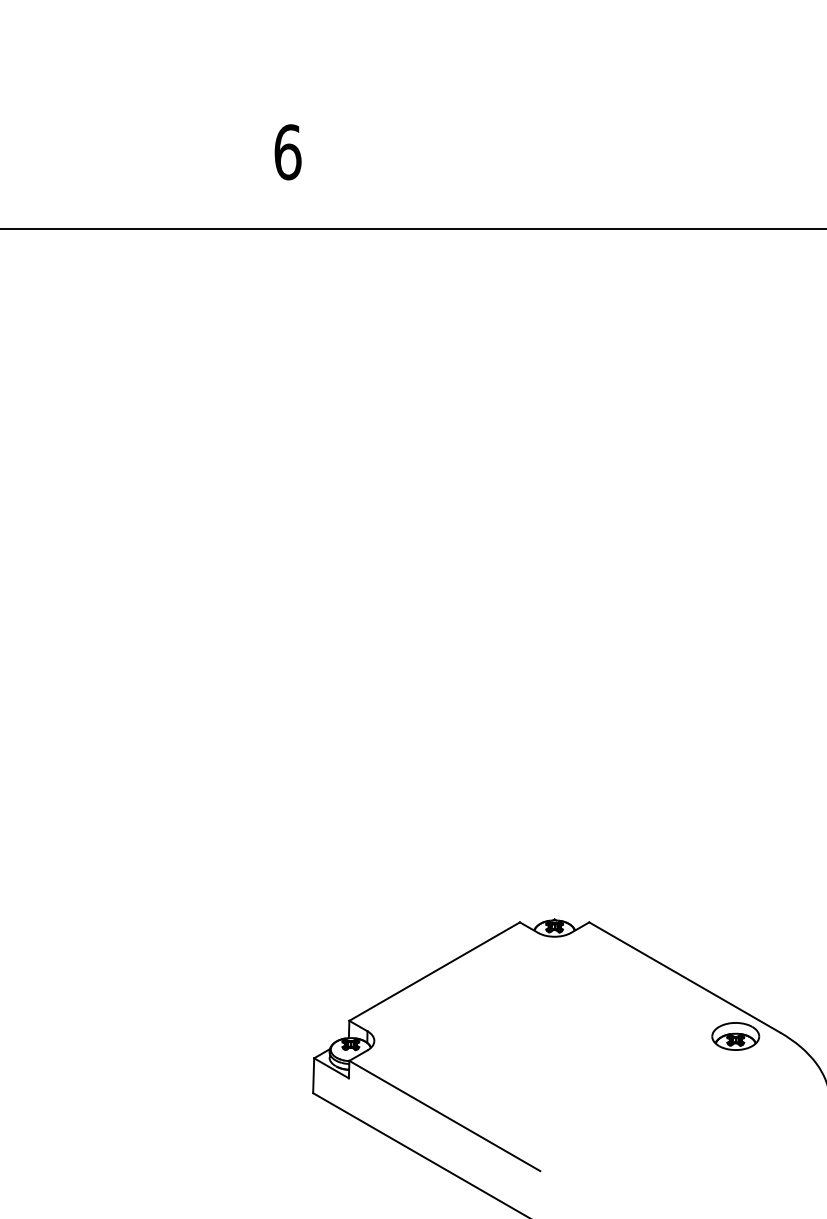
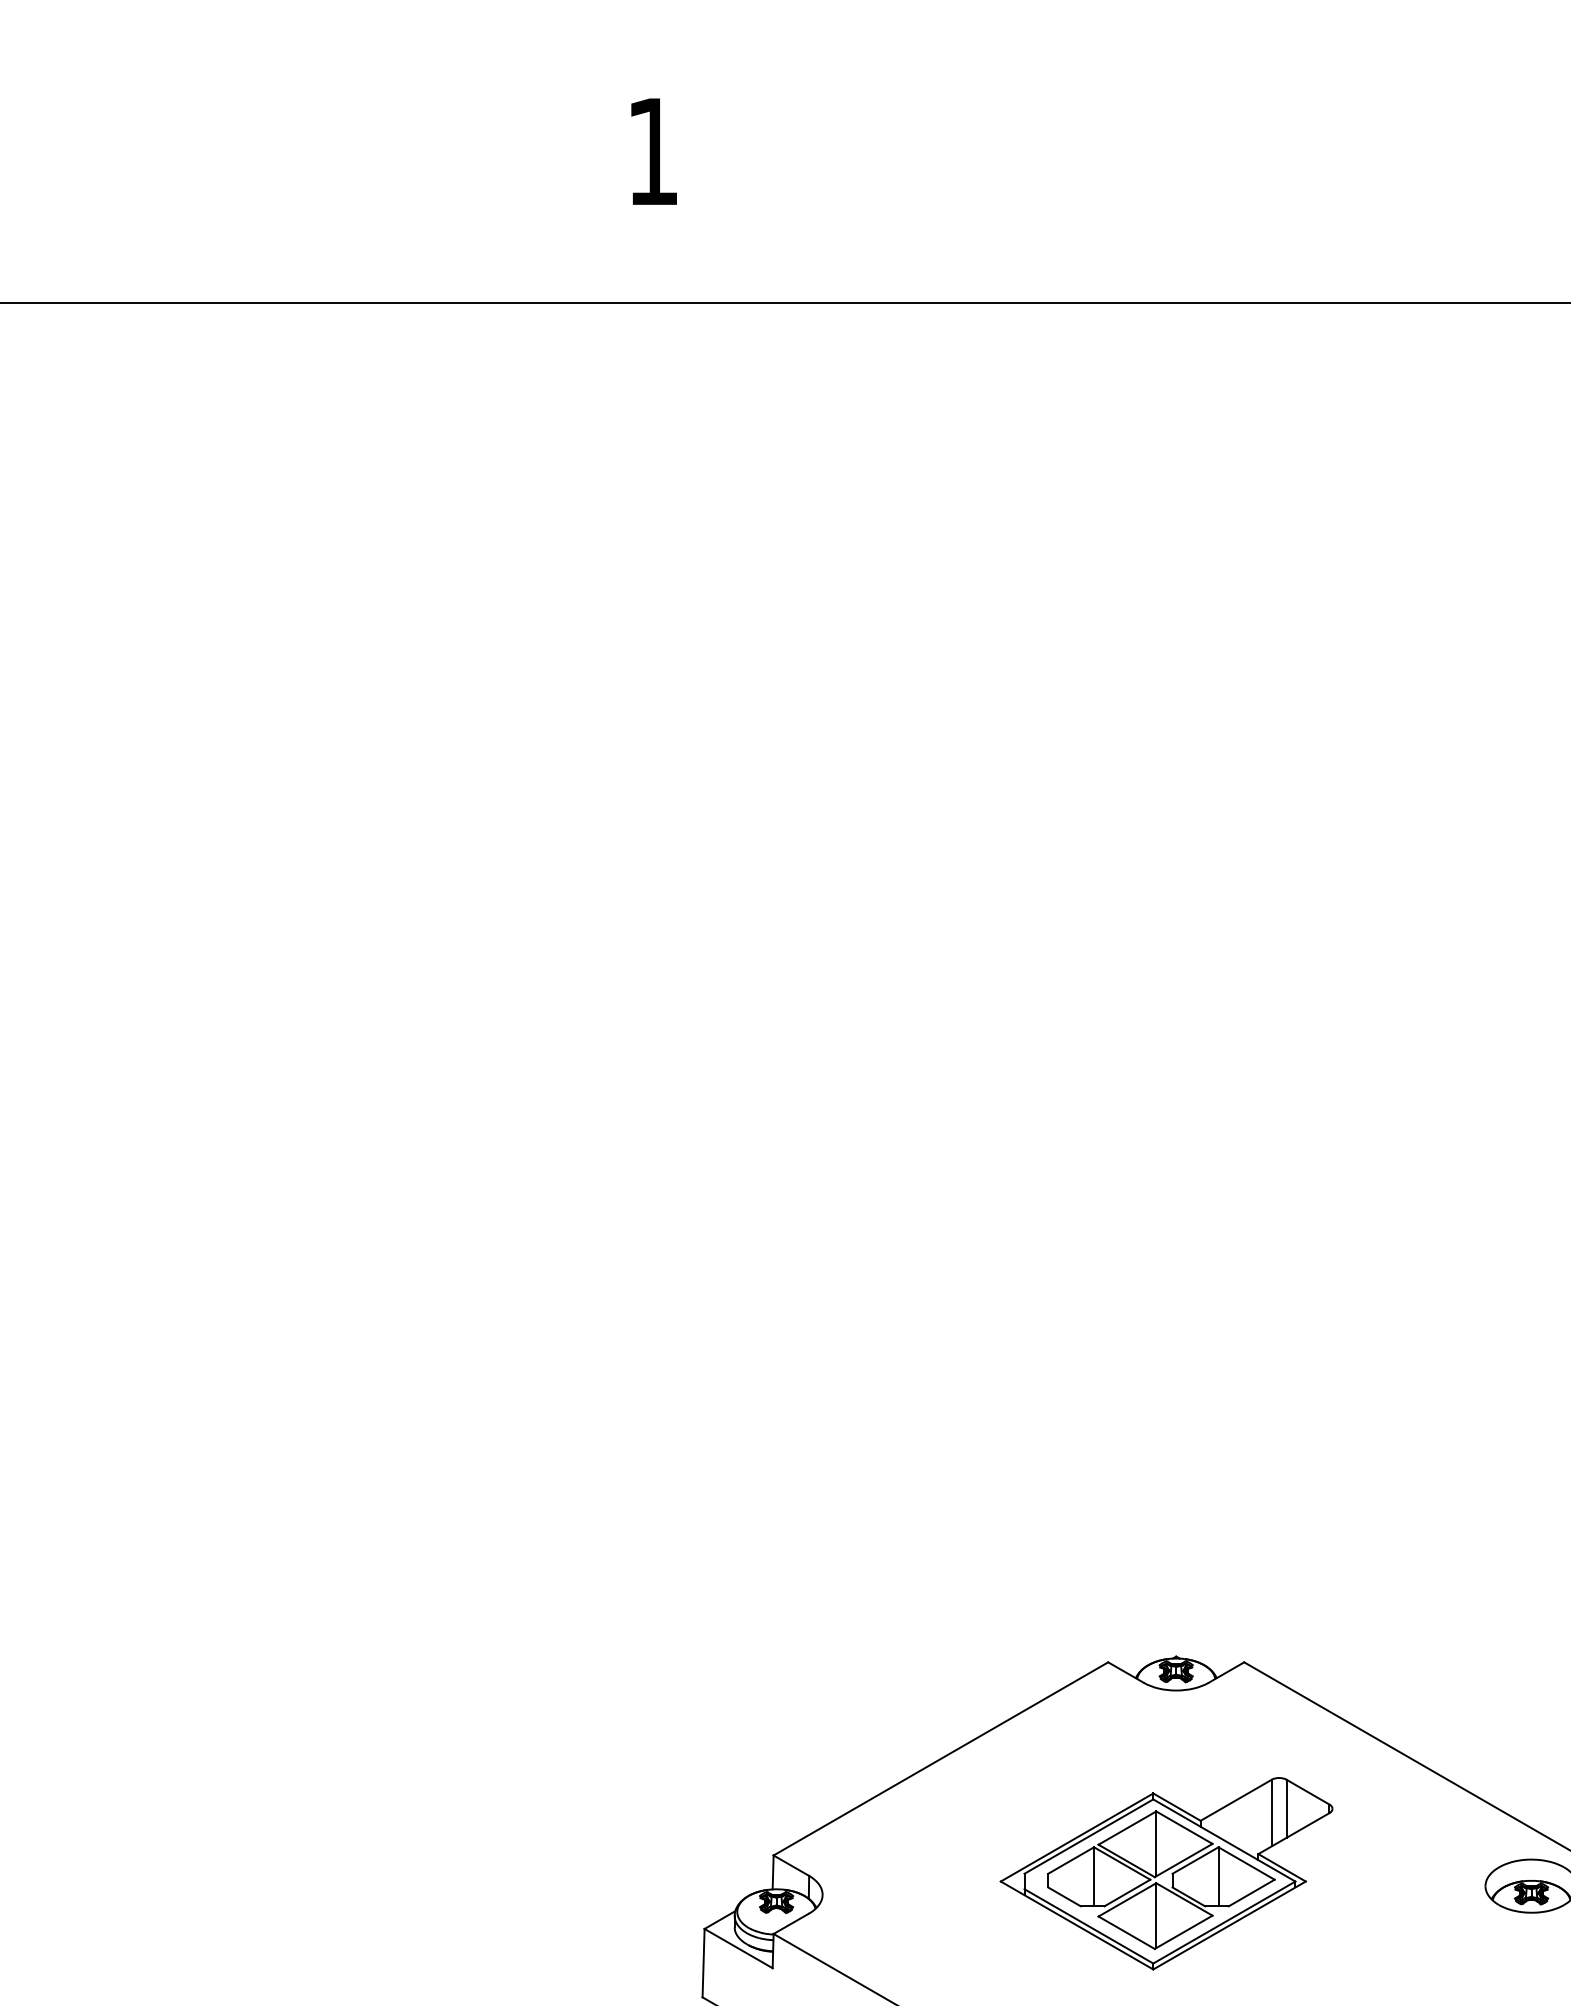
text: (287, 152) -> (652, 152), 6 -> 1
part: (549, 1029) -> (1166, 1872), added

